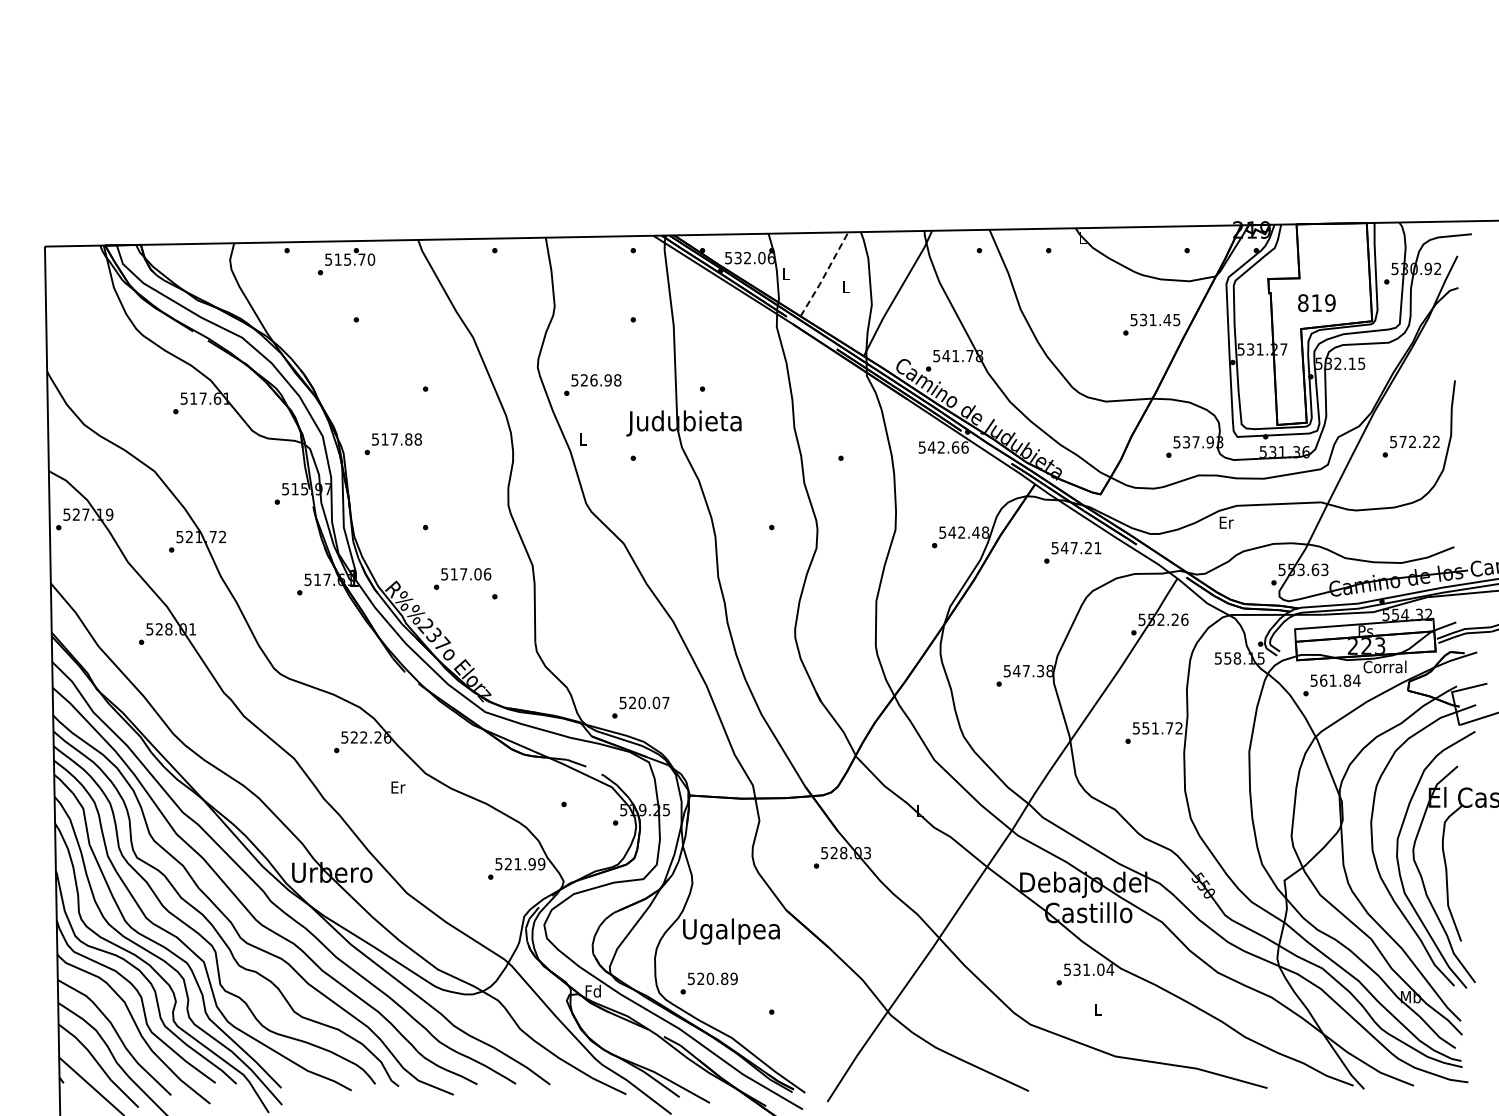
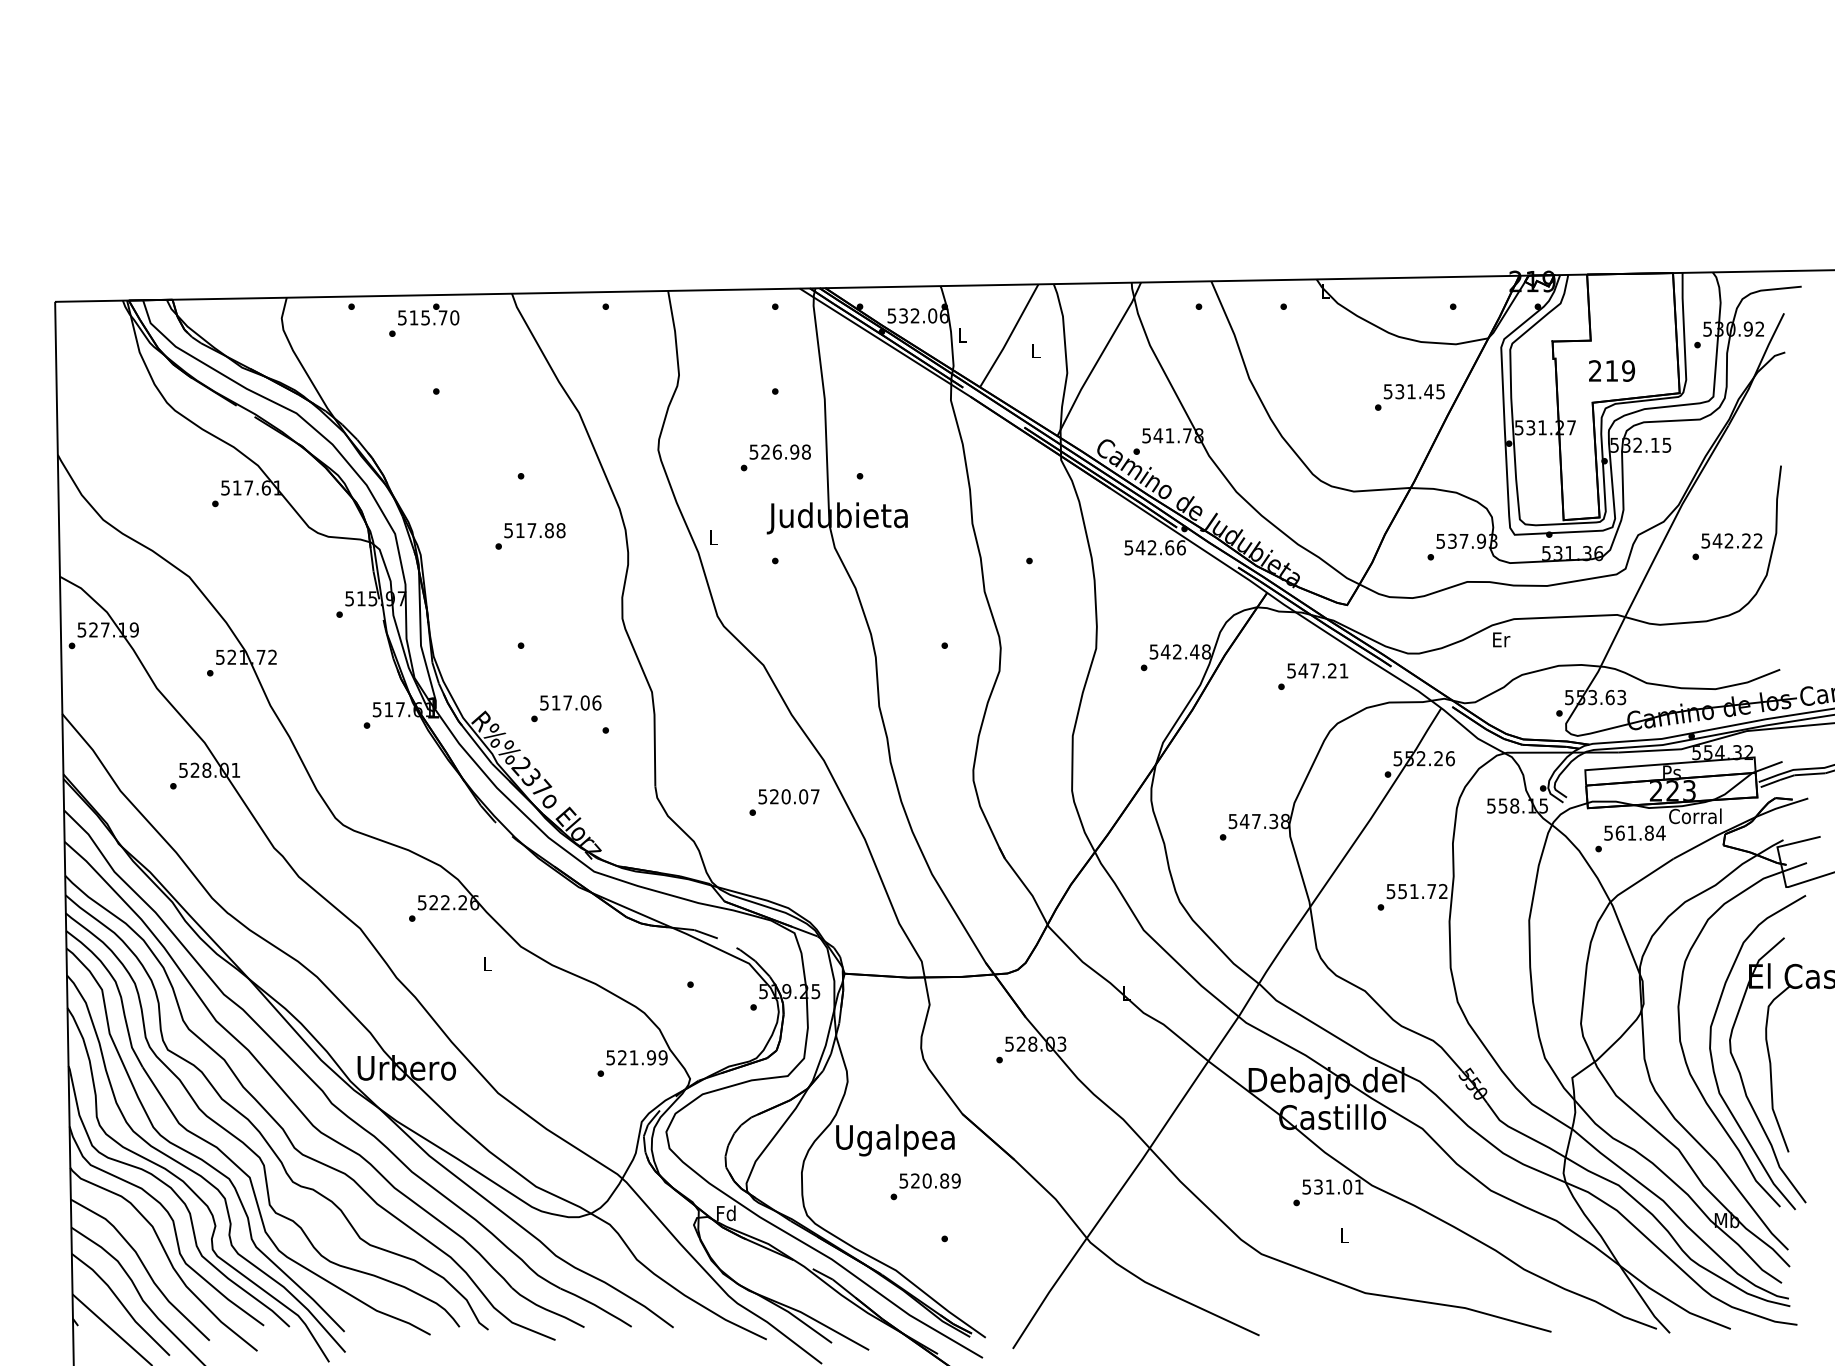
line: (824, 275) -> (1009, 337), dashed -> solid
text: (1303, 303) -> (1595, 371), 819 -> 219
text: (592, 384) -> (775, 457), moved
text: (1403, 441) -> (1717, 540), 572.22 -> 542.22
text: (392, 444) -> (529, 536), moved
text: (640, 707) -> (784, 802), moved
text: (398, 787) -> (487, 963), Er -> L
text: (1110, 969) -> (1359, 1186), 531.04 -> 531.01
text: (708, 983) -> (924, 1186), moved

